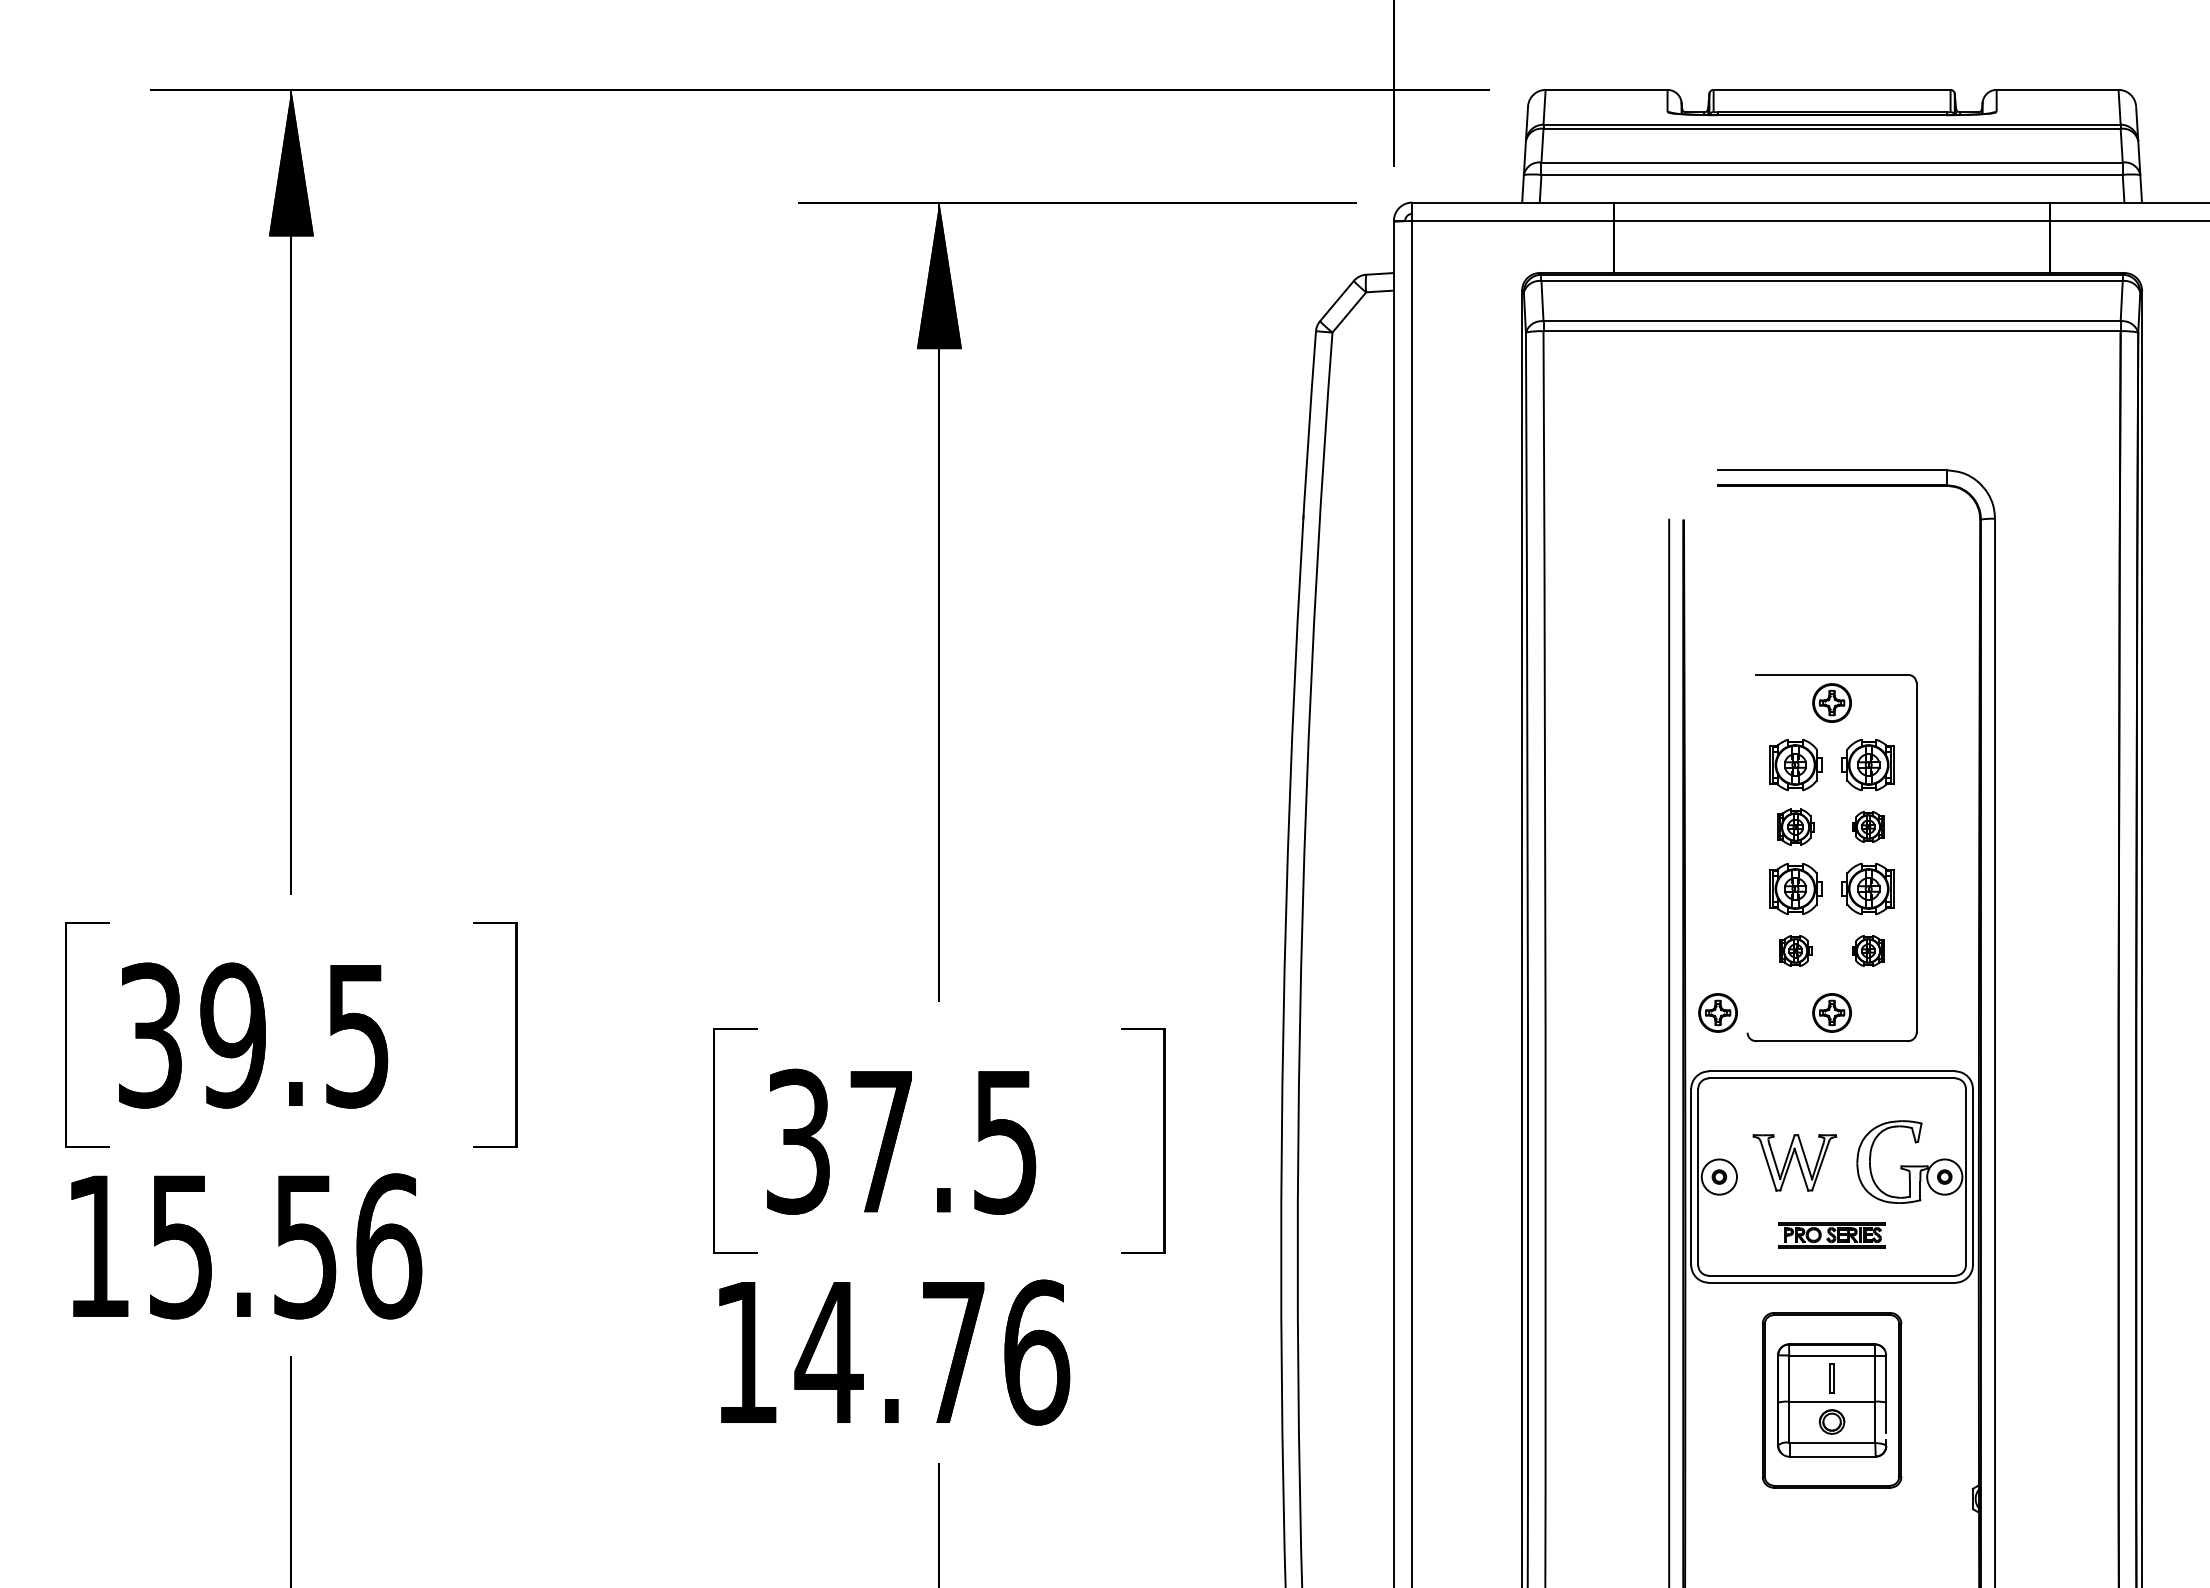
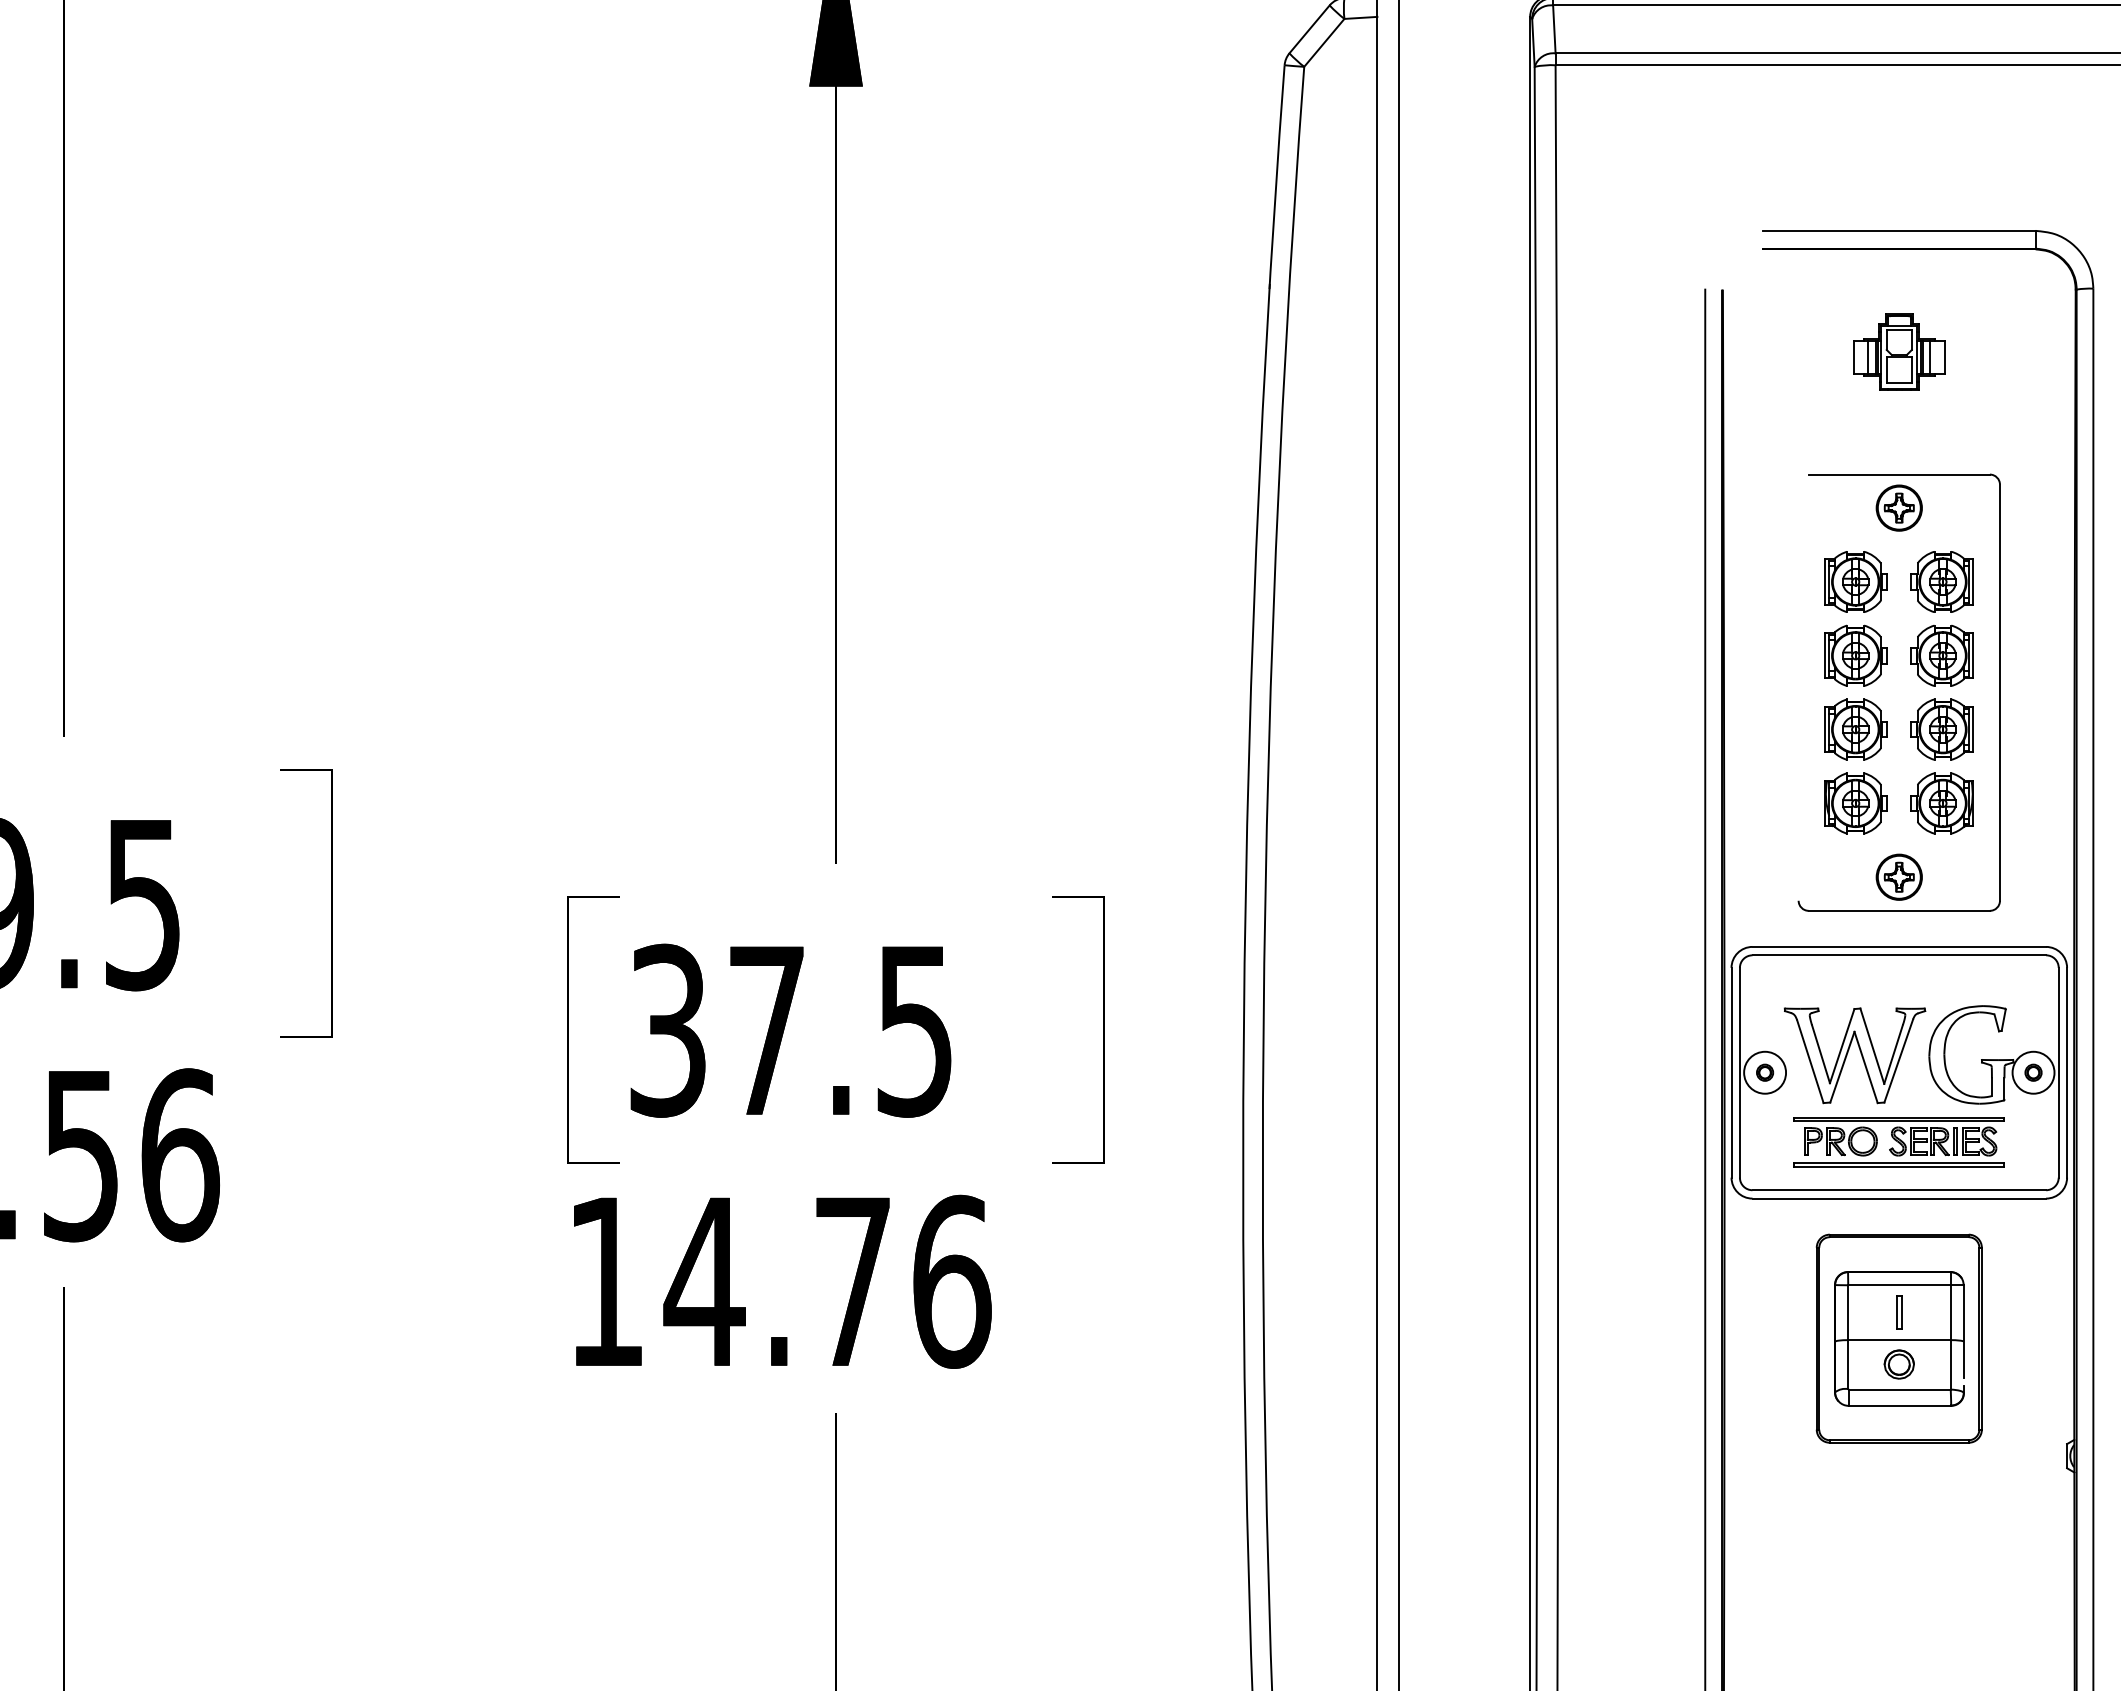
part: (1831, 571) -> (1898, 351), added
part: (1867, 826) -> (1941, 655), size x1.67
part: (1795, 827) -> (1855, 656), size x1.43
part: (1795, 950) -> (1855, 802), size x1.67
part: (1867, 950) -> (1941, 802), size x1.67
part: (1717, 1012) -> (1762, 876), removed
part: (1794, 1162) -> (1854, 1055), size x1.43
part: (1831, 1235) -> (1898, 1142), size x1.67

